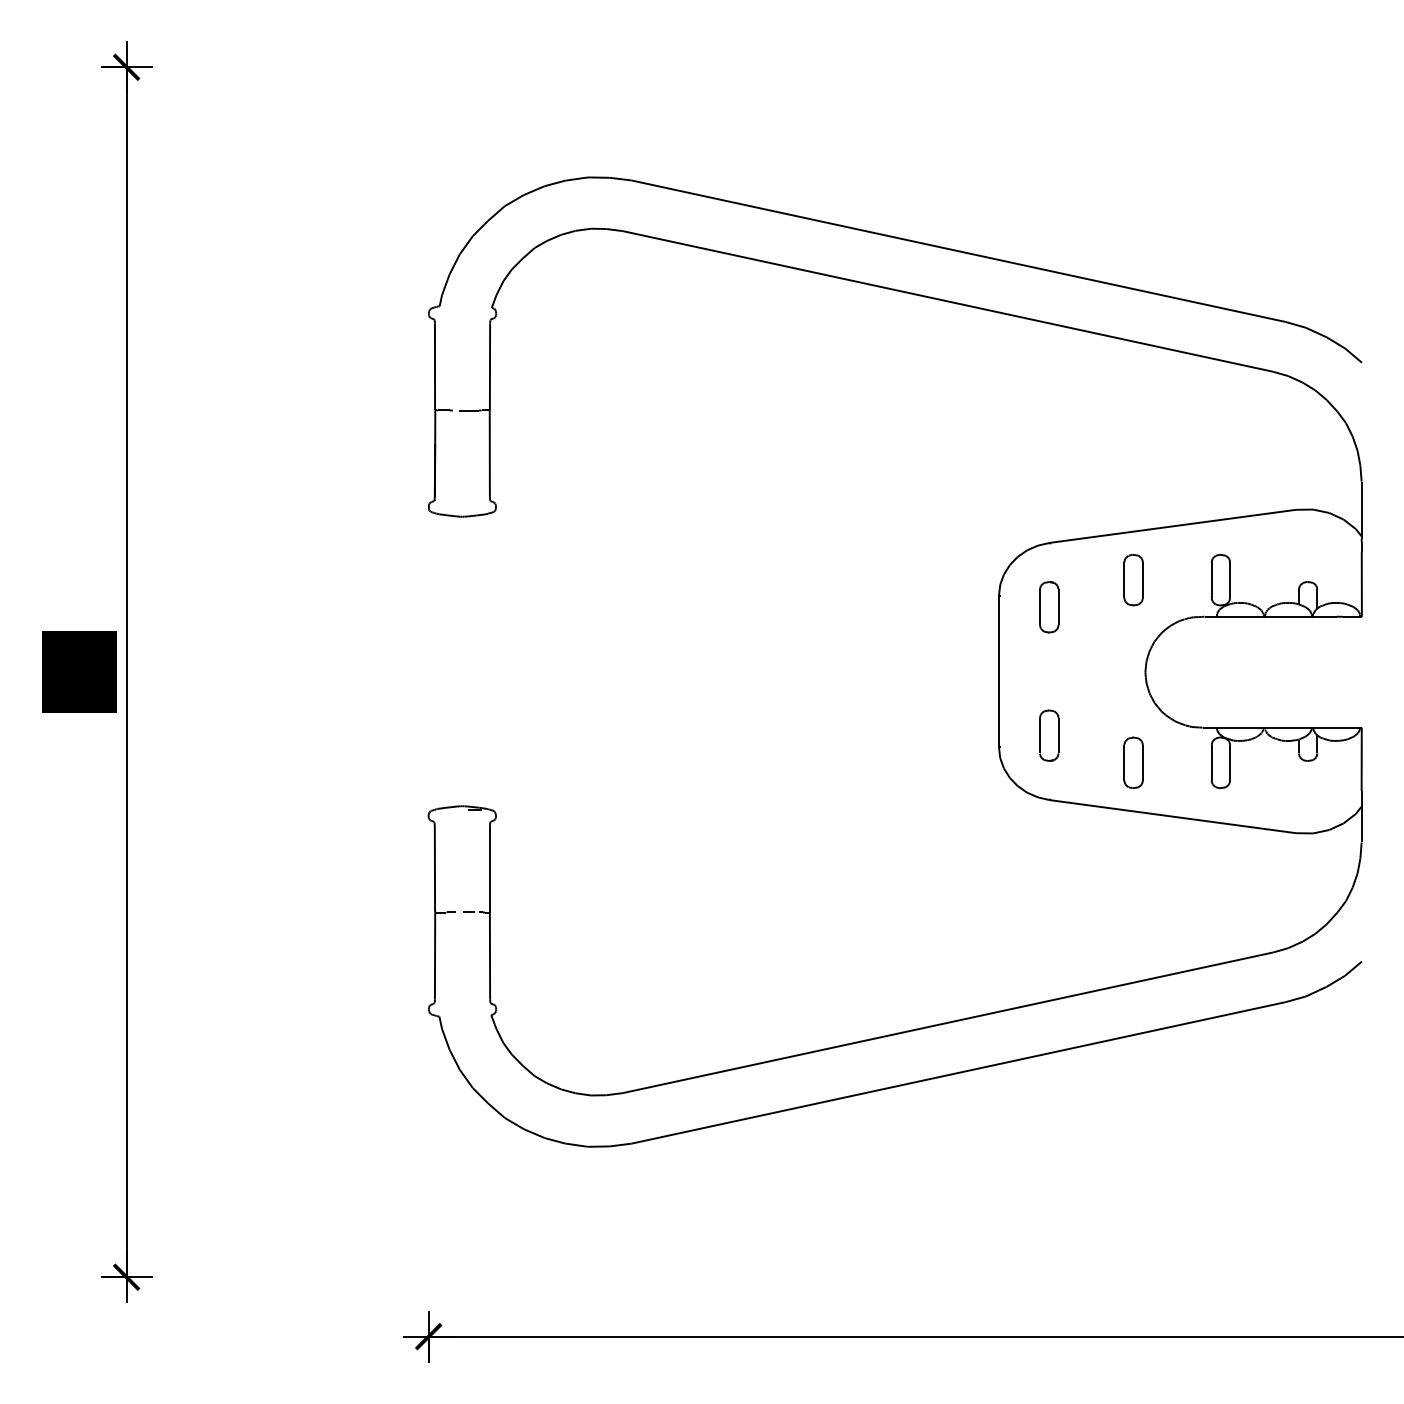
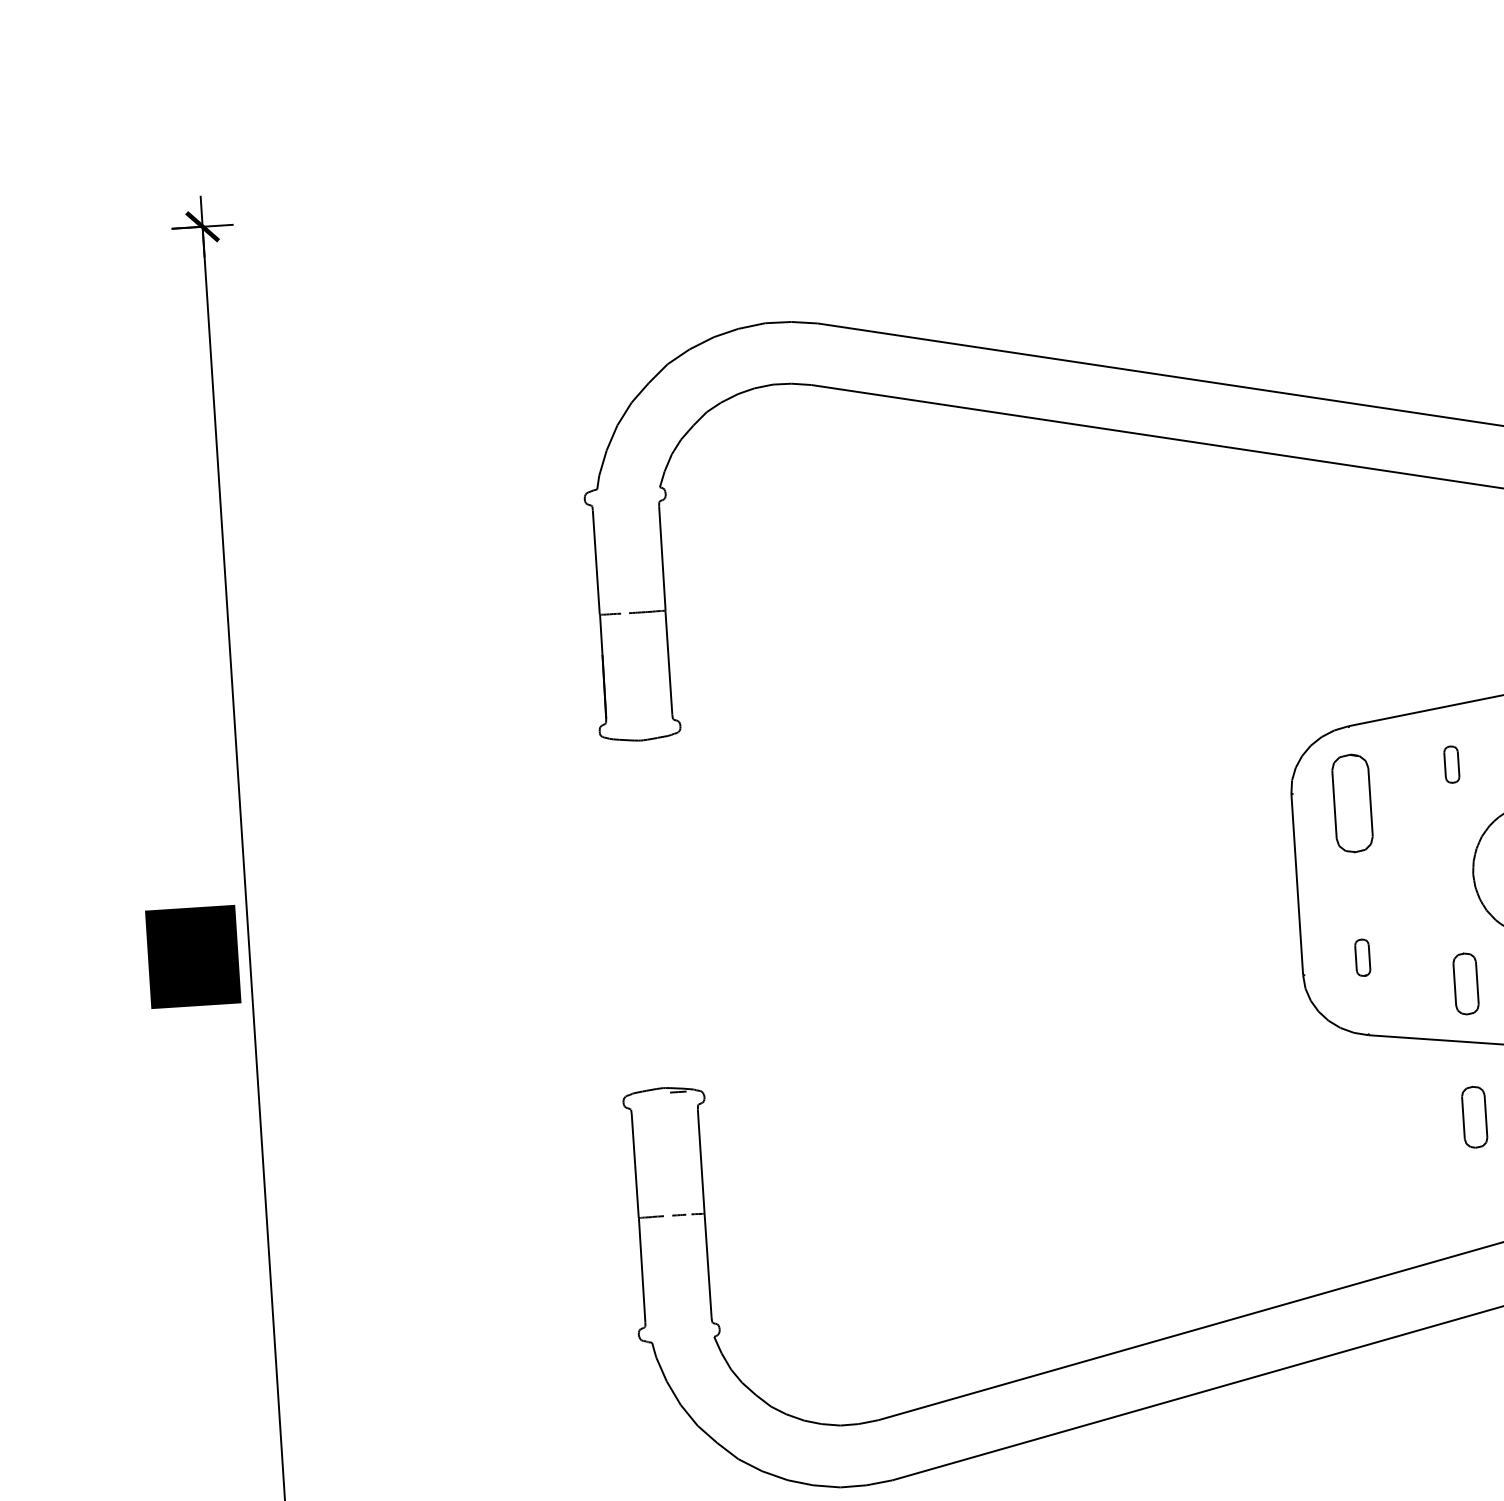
part: (1133, 580) -> (1451, 764), size x0.6
part: (1049, 607) -> (1352, 803), size x1.6
part: (1049, 735) -> (1362, 957), size x0.6
part: (1133, 873) -> (1474, 1116), added

